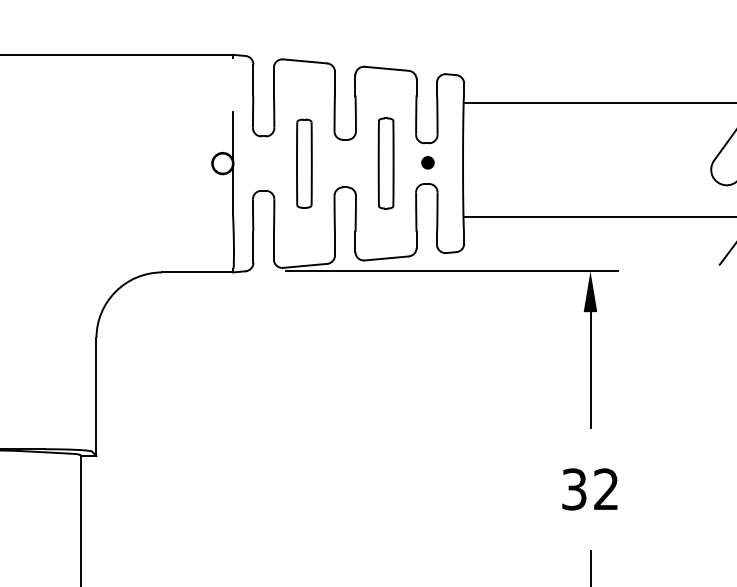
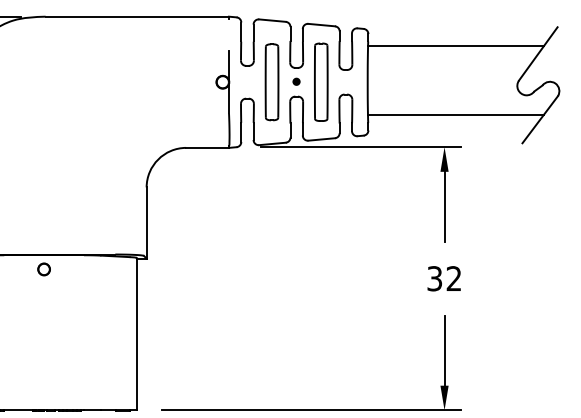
part: (386, 162) -> (321, 81), size x1.43
part: (427, 162) -> (296, 81), moved
part: (303, 163) -> (271, 82), size x1.43

